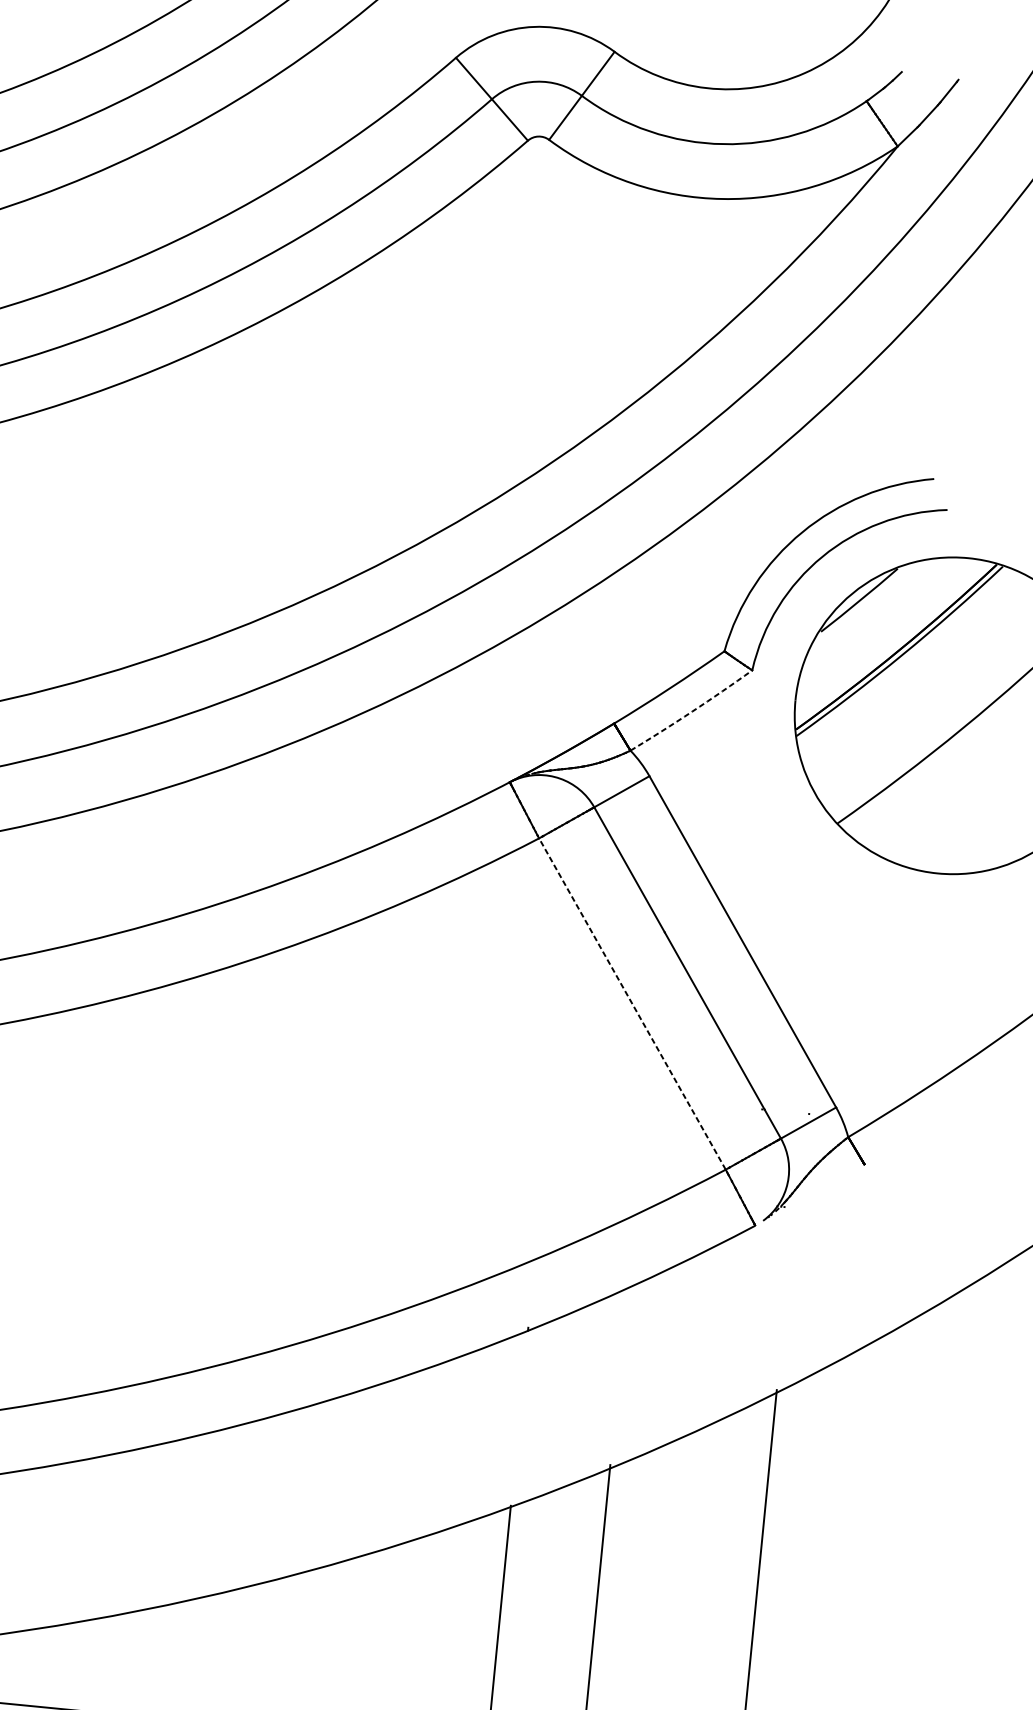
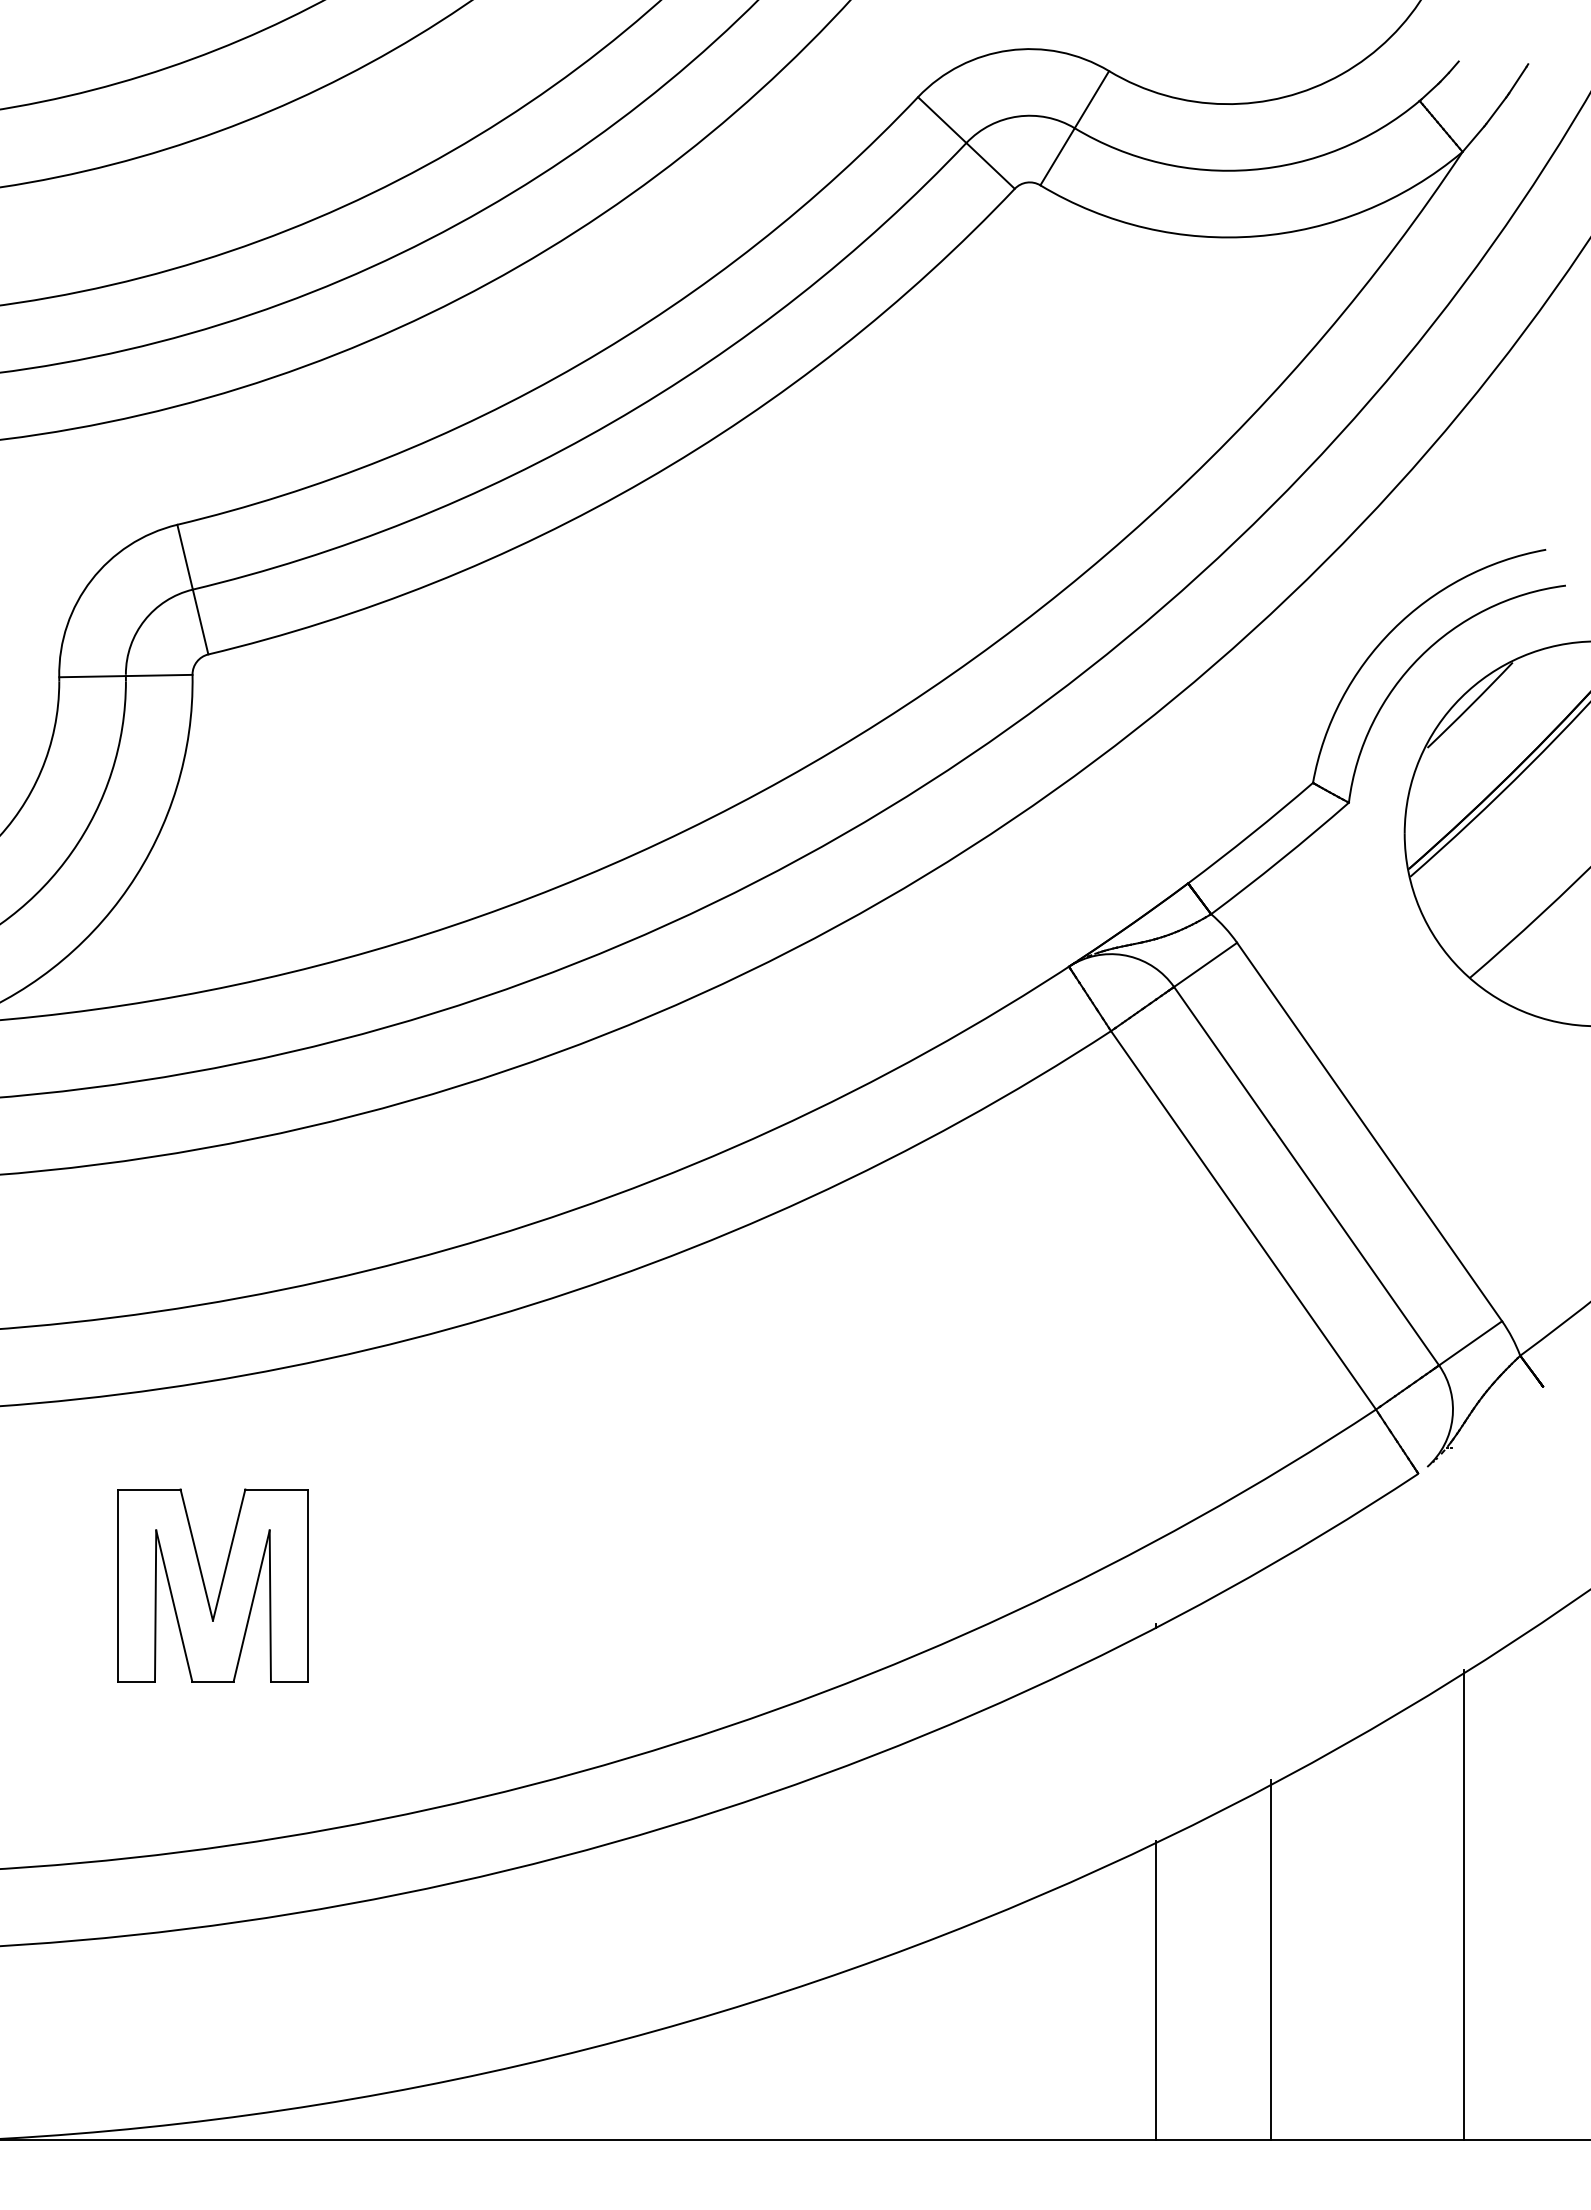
arc: (692, 711) -> (1281, 859), dashed -> solid
line: (632, 1004) -> (1243, 1220), dashed -> solid

